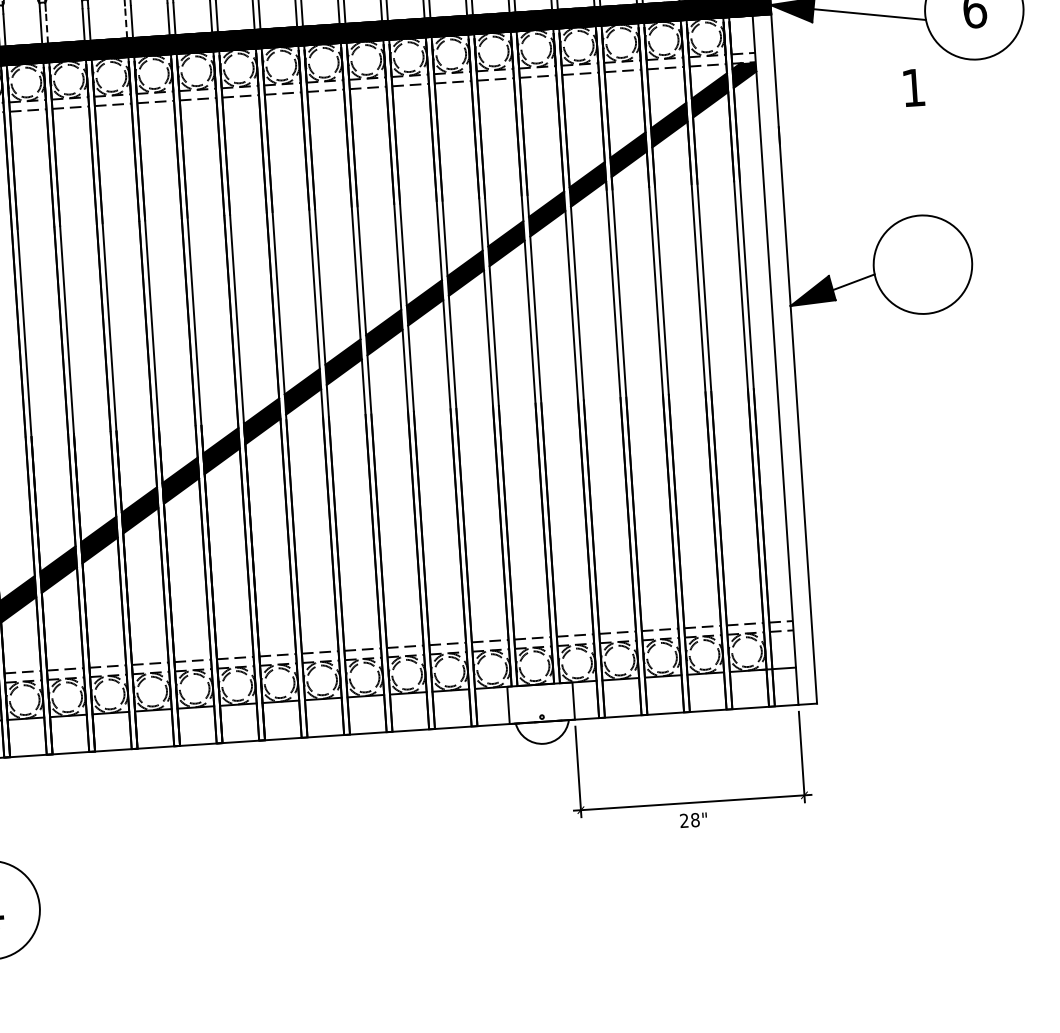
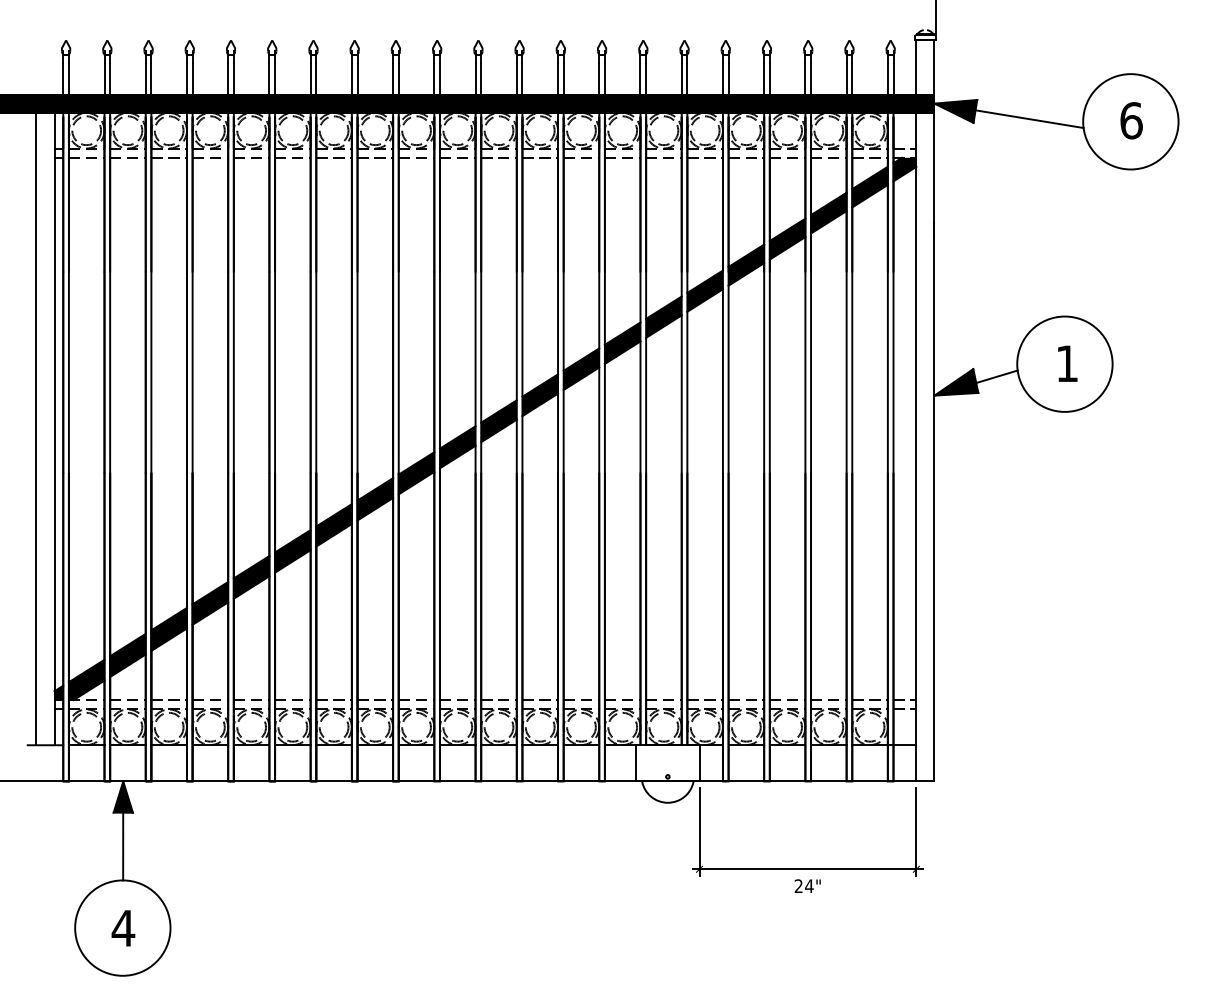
line: (126, 22) -> (310, 79), dashed -> solid
line: (46, 28) -> (233, 79), dashed -> solid
text: (913, 87) -> (1067, 363), moved
text: (695, 820) -> (809, 886), 28" -> 24"

